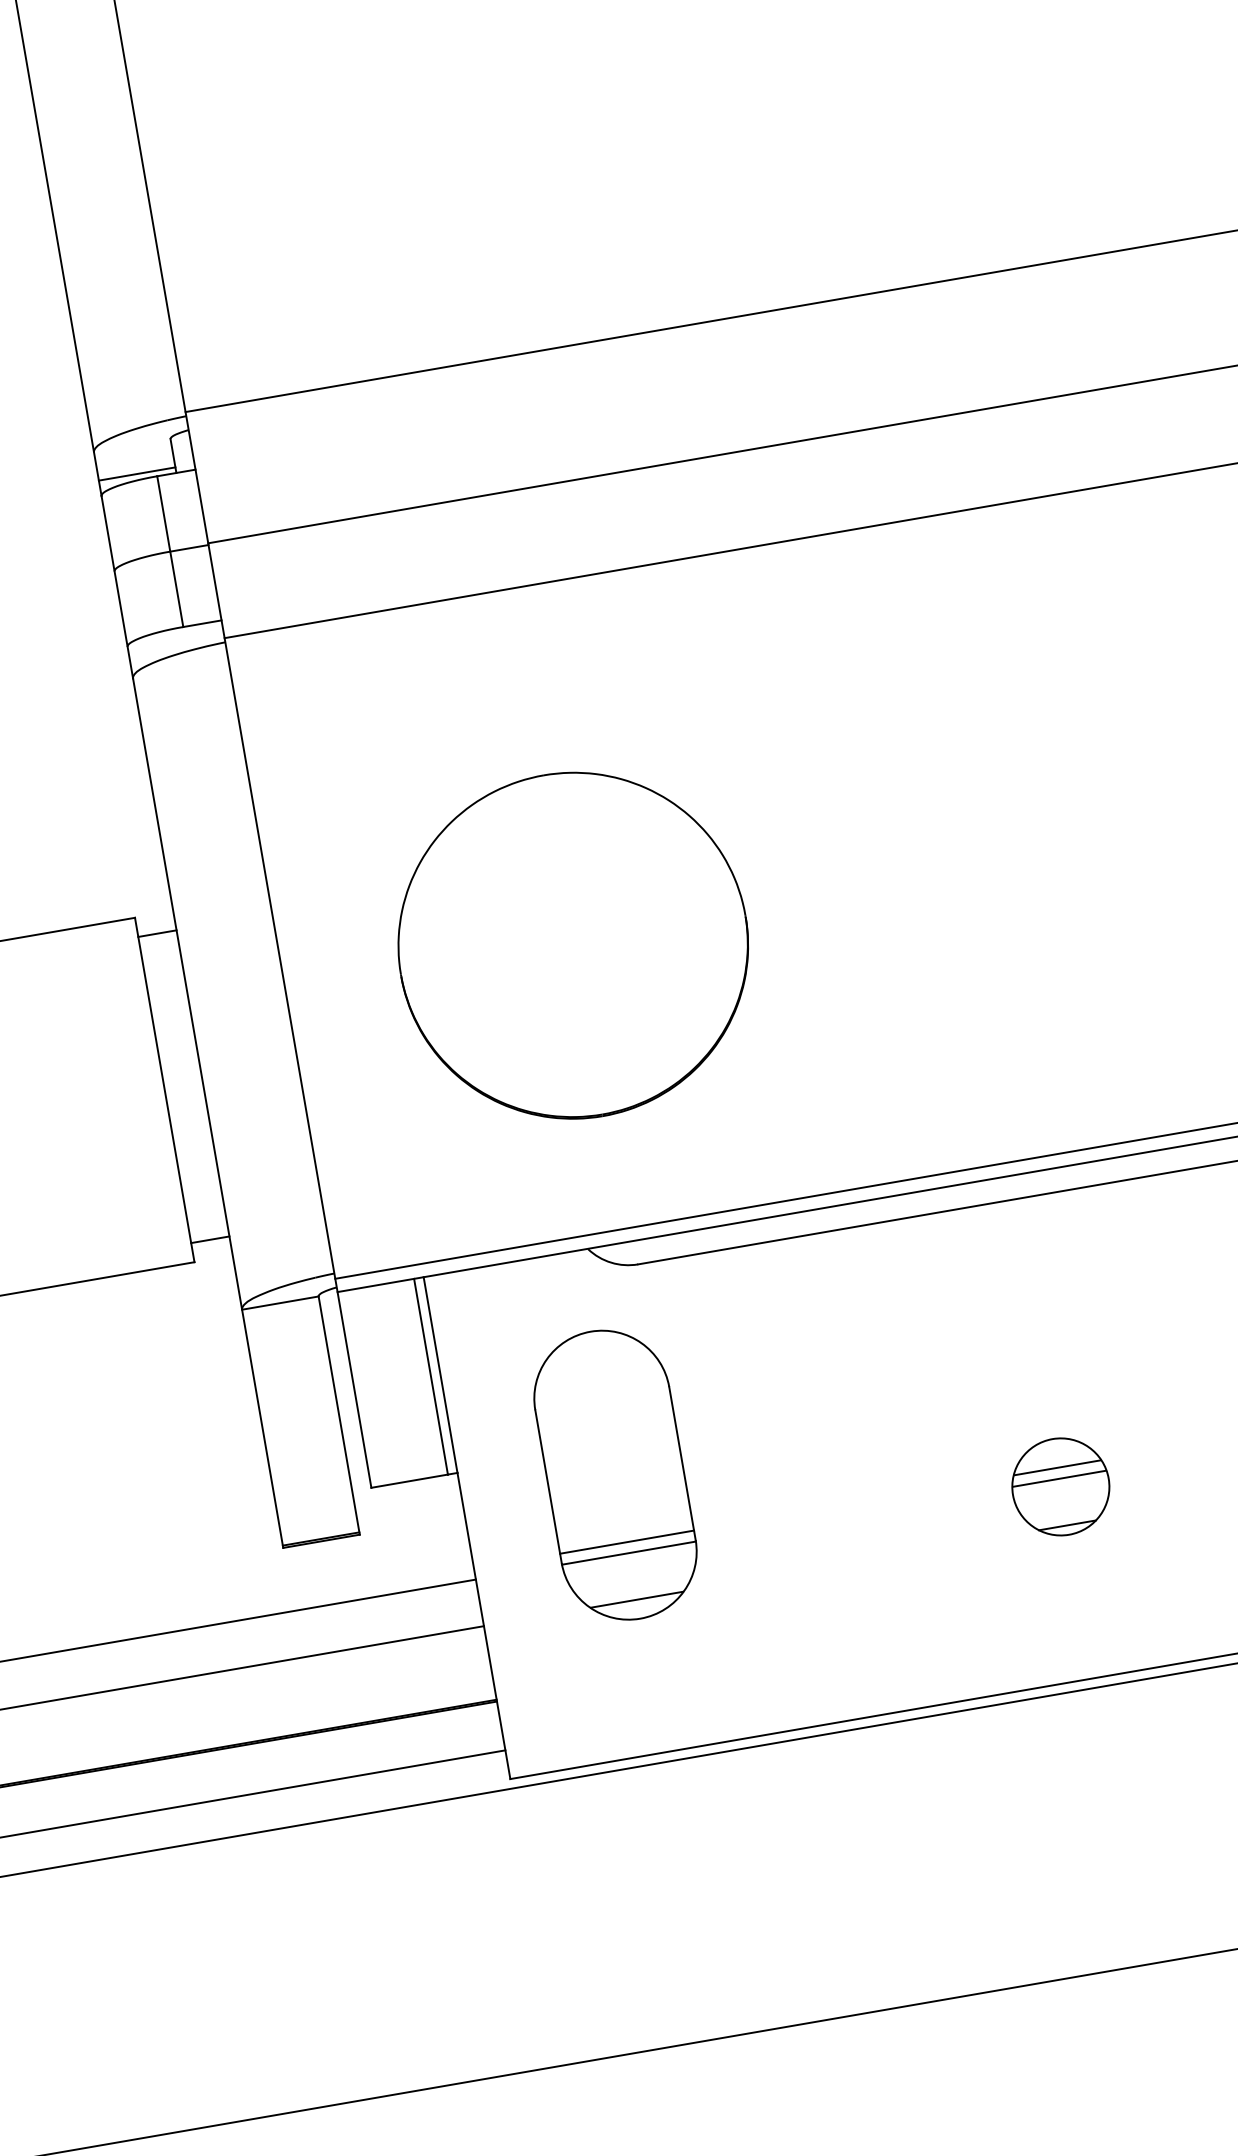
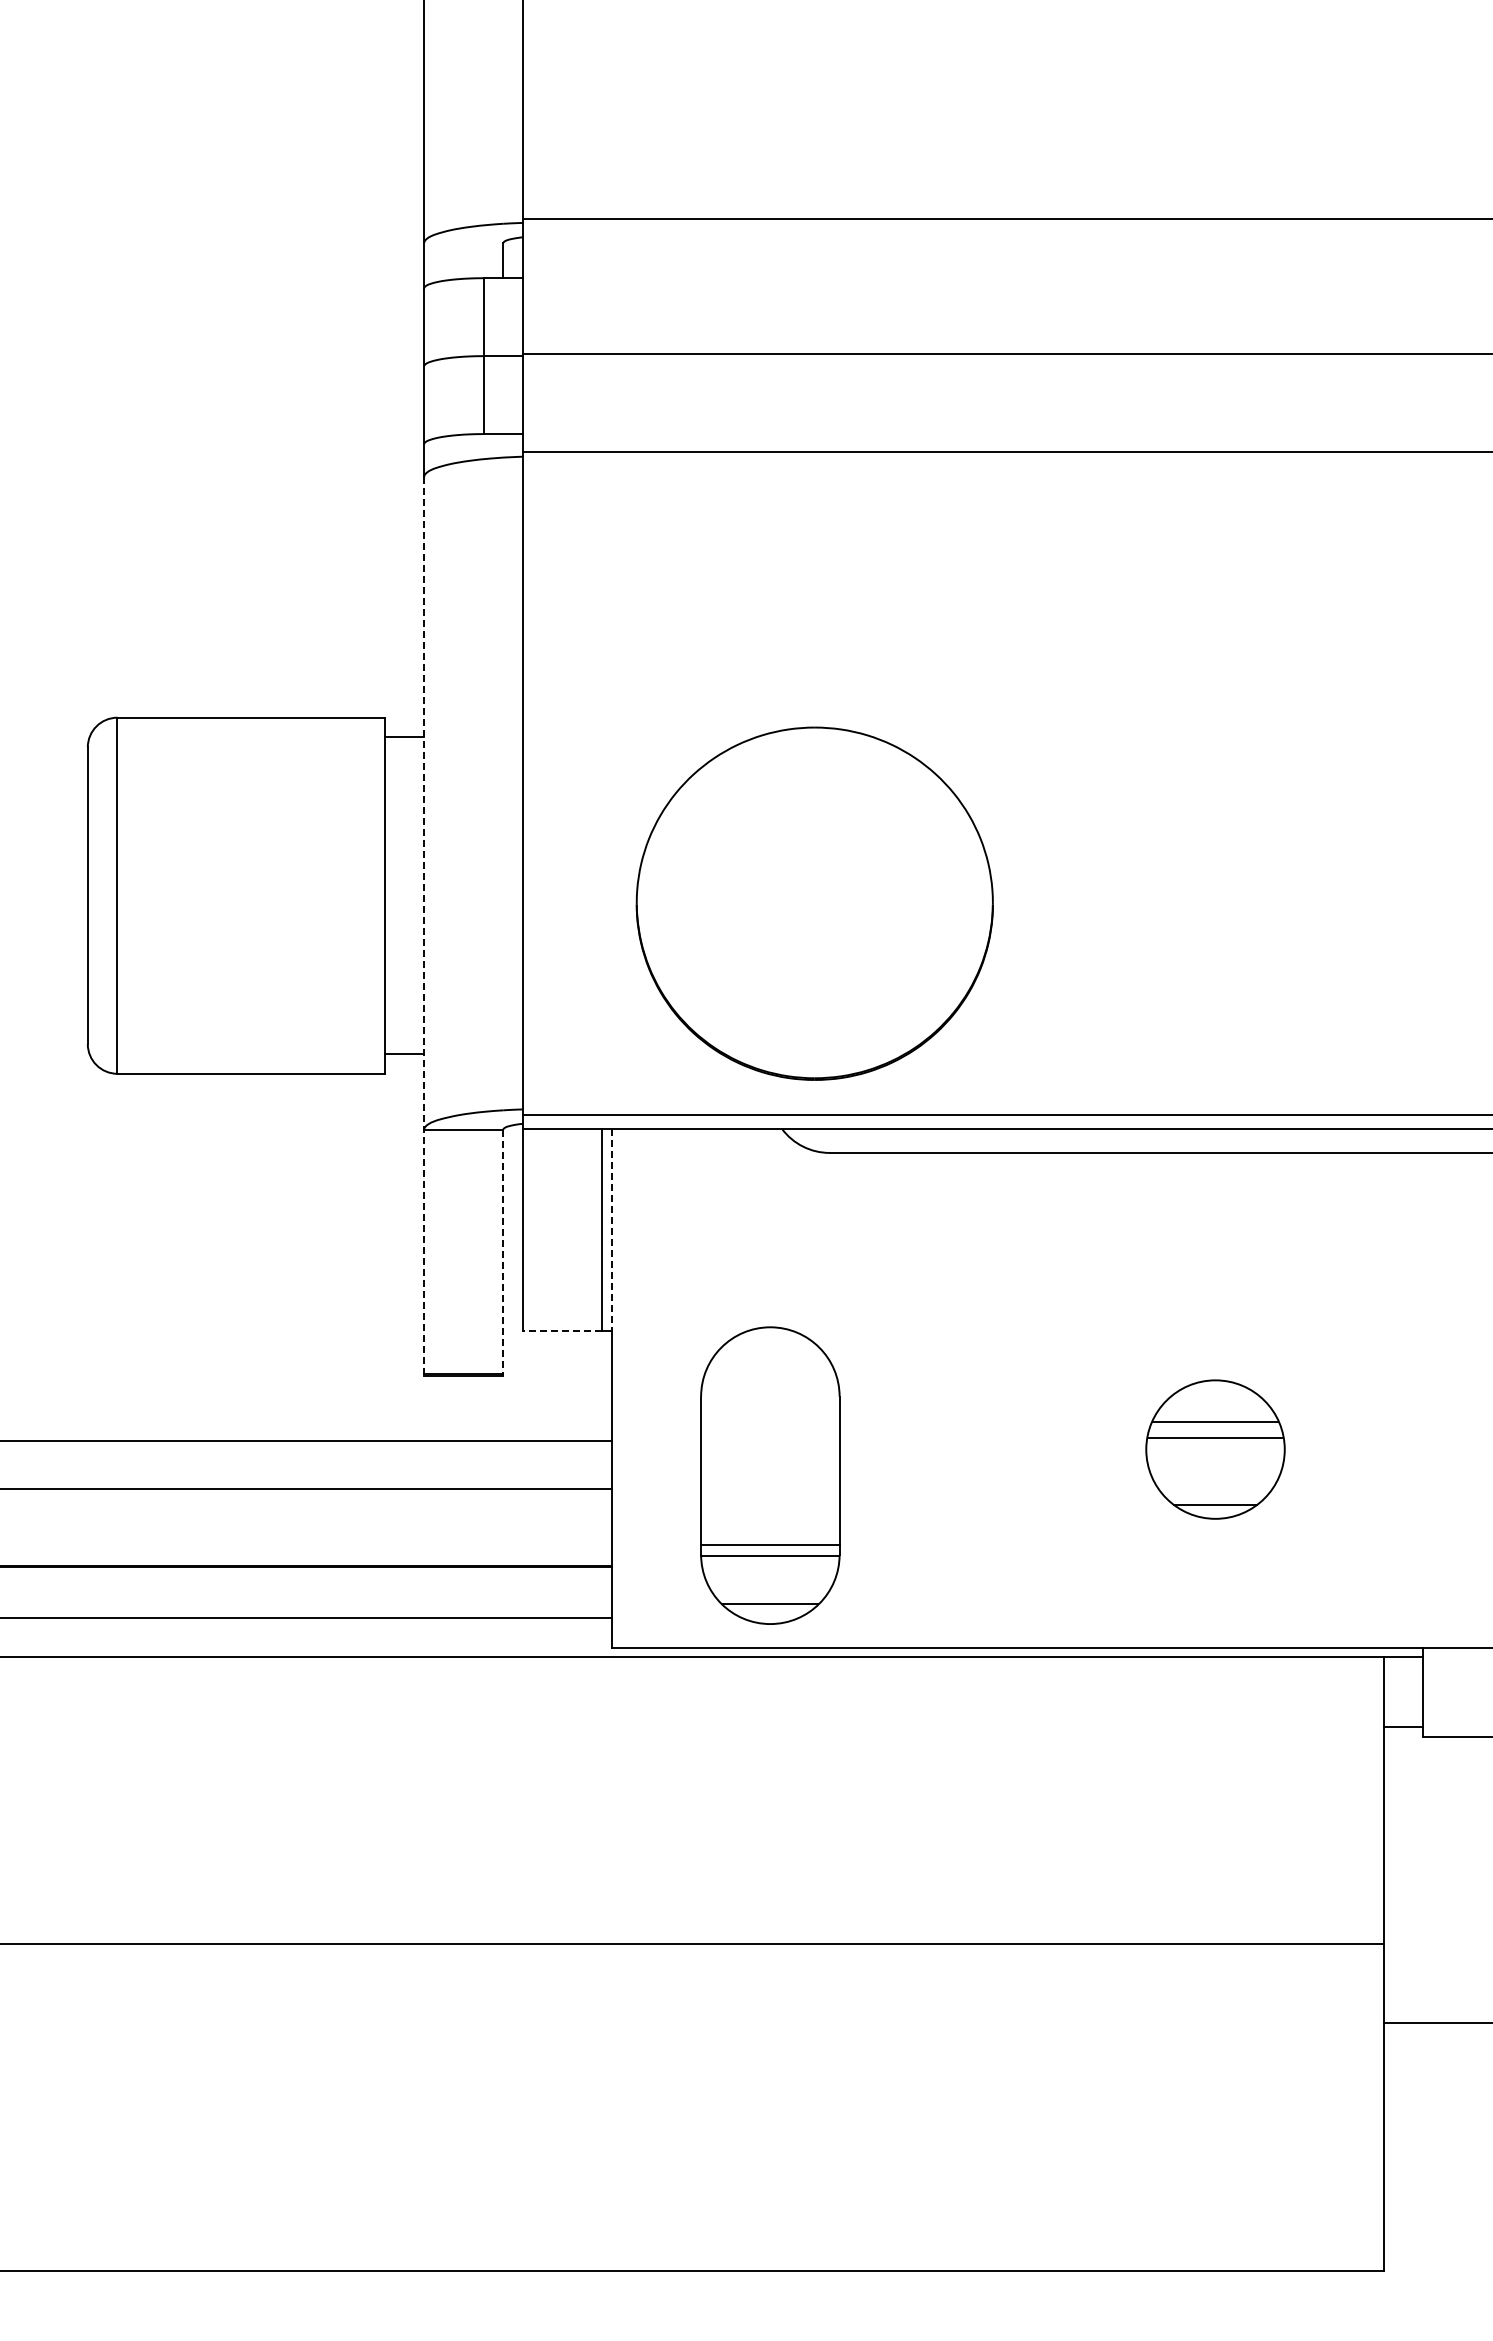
line: (136, 474) -> (463, 272), removed
part: (572, 945) -> (814, 903), moved
line: (208, 1113) -> (424, 926), solid -> dashed
line: (441, 1375) -> (612, 1230), solid -> dashed
line: (339, 1416) -> (503, 1253), solid -> dashed
part: (615, 1474) -> (770, 1475), moved
line: (409, 1481) -> (562, 1331), solid -> dashed
part: (1060, 1486) -> (1215, 1449), size x1.4

